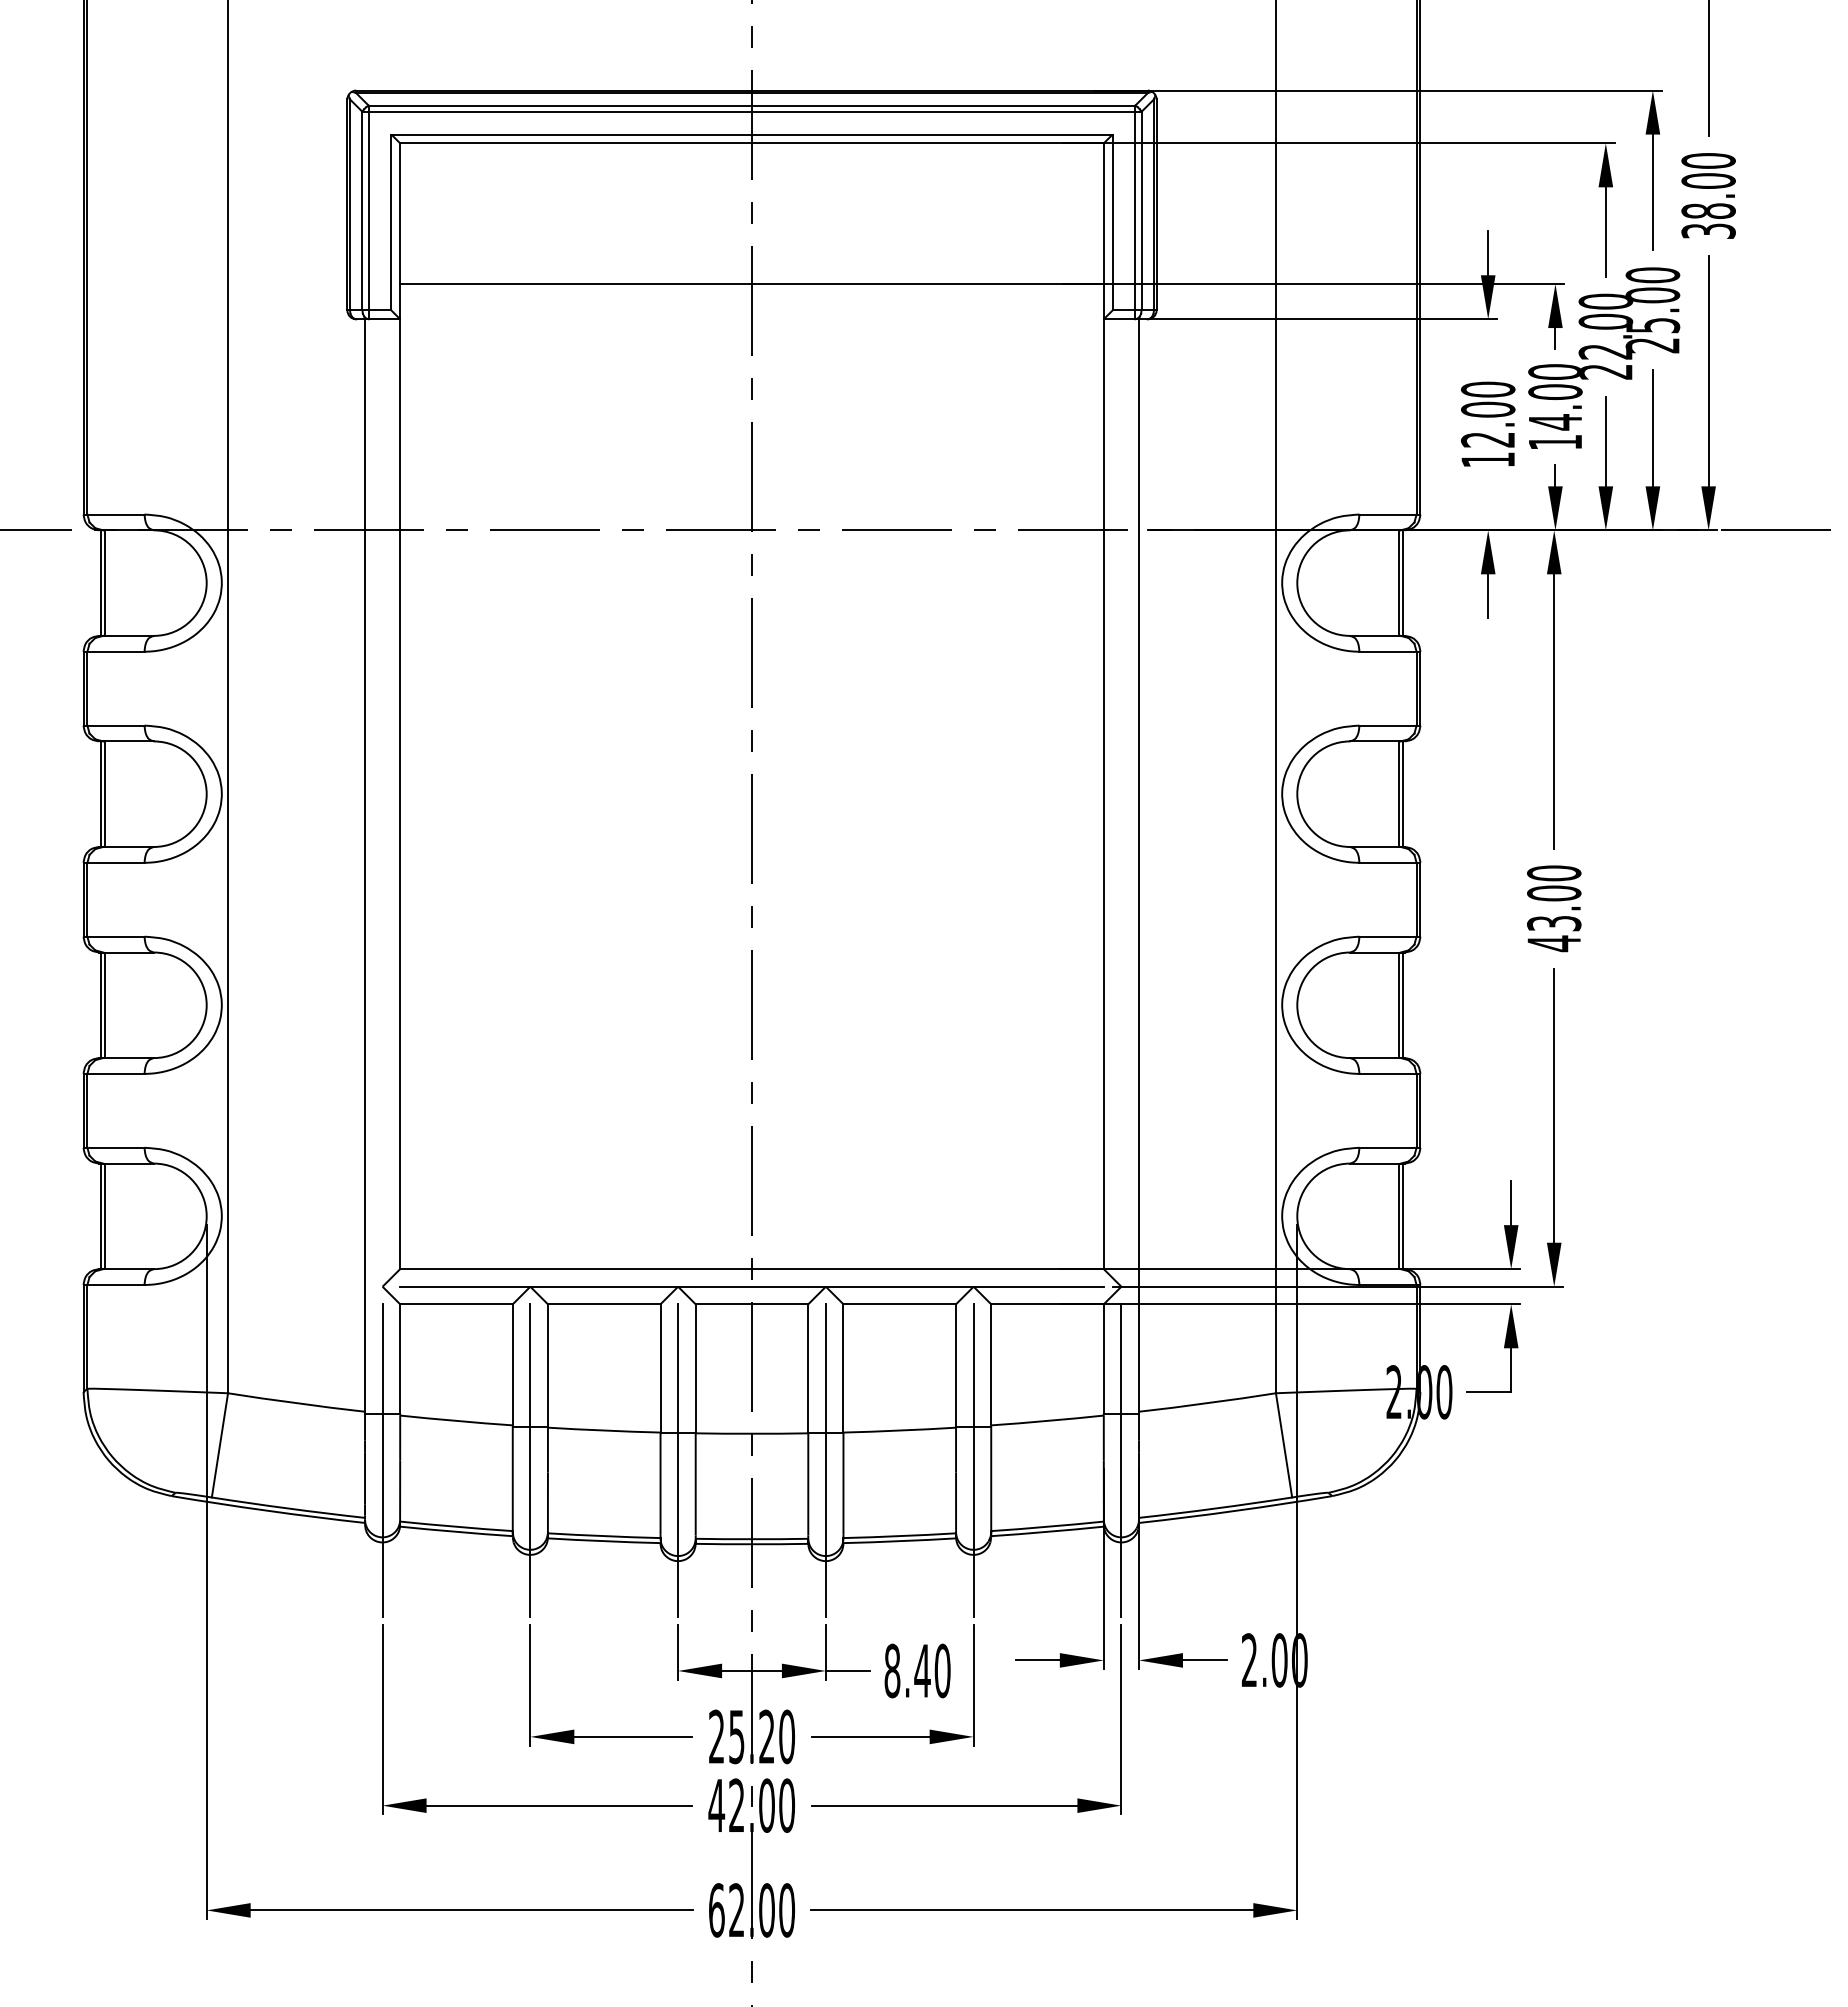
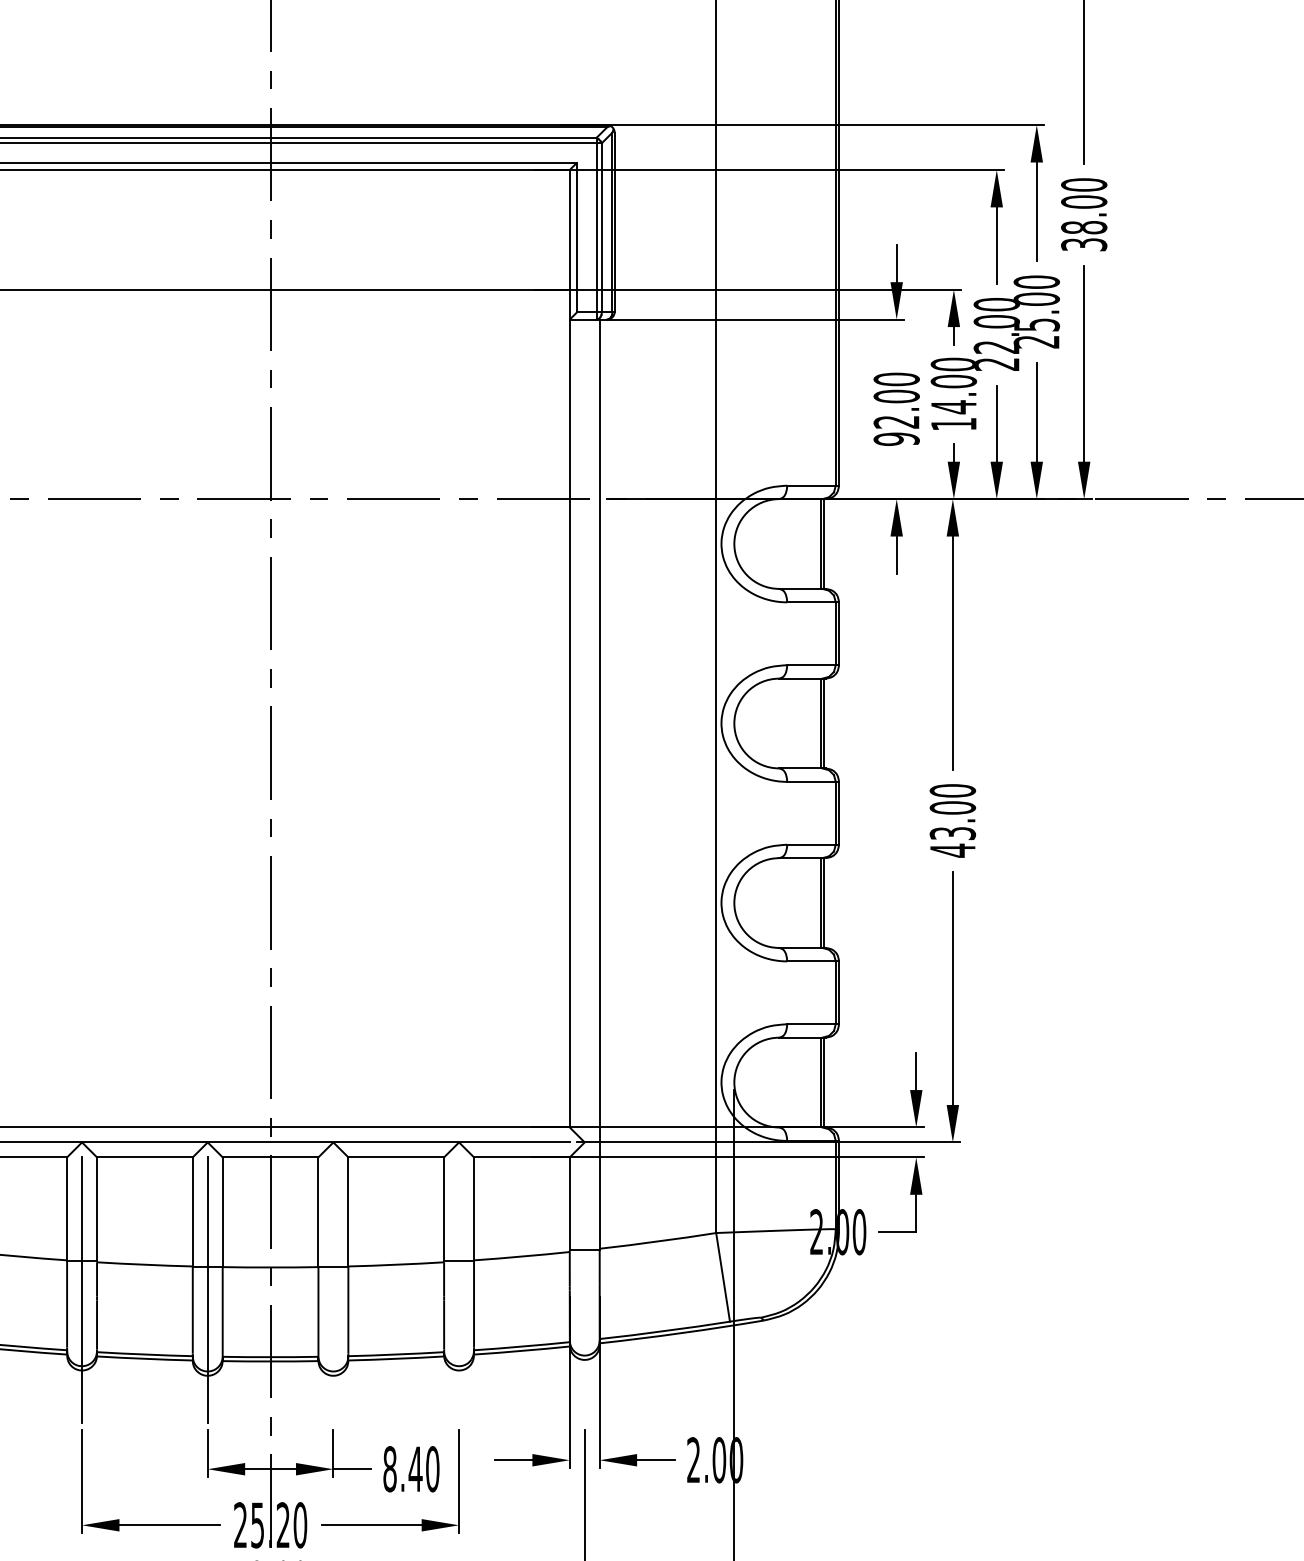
text: (1488, 459) -> (896, 438), 12.00 -> 92.00
line: (825, 1460) -> (333, 1290), removed
line: (973, 1460) -> (458, 1290), removed
line: (1121, 1460) -> (584, 1290), removed

